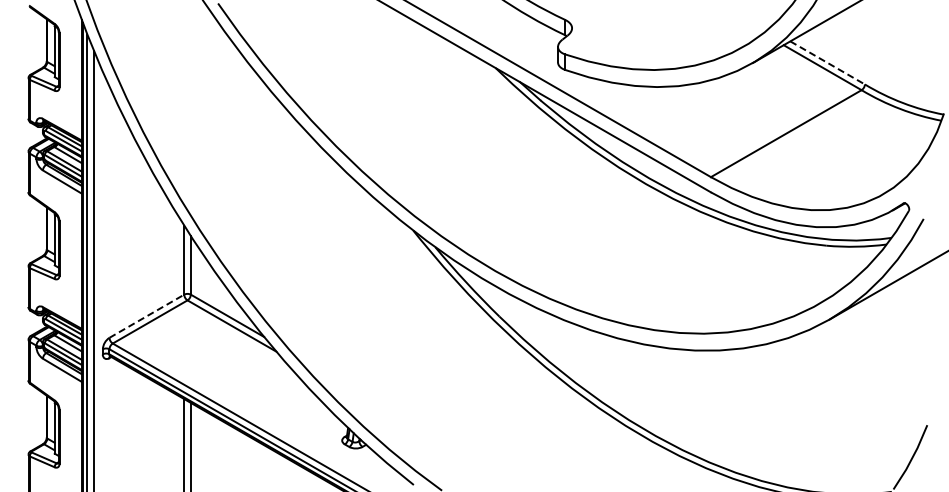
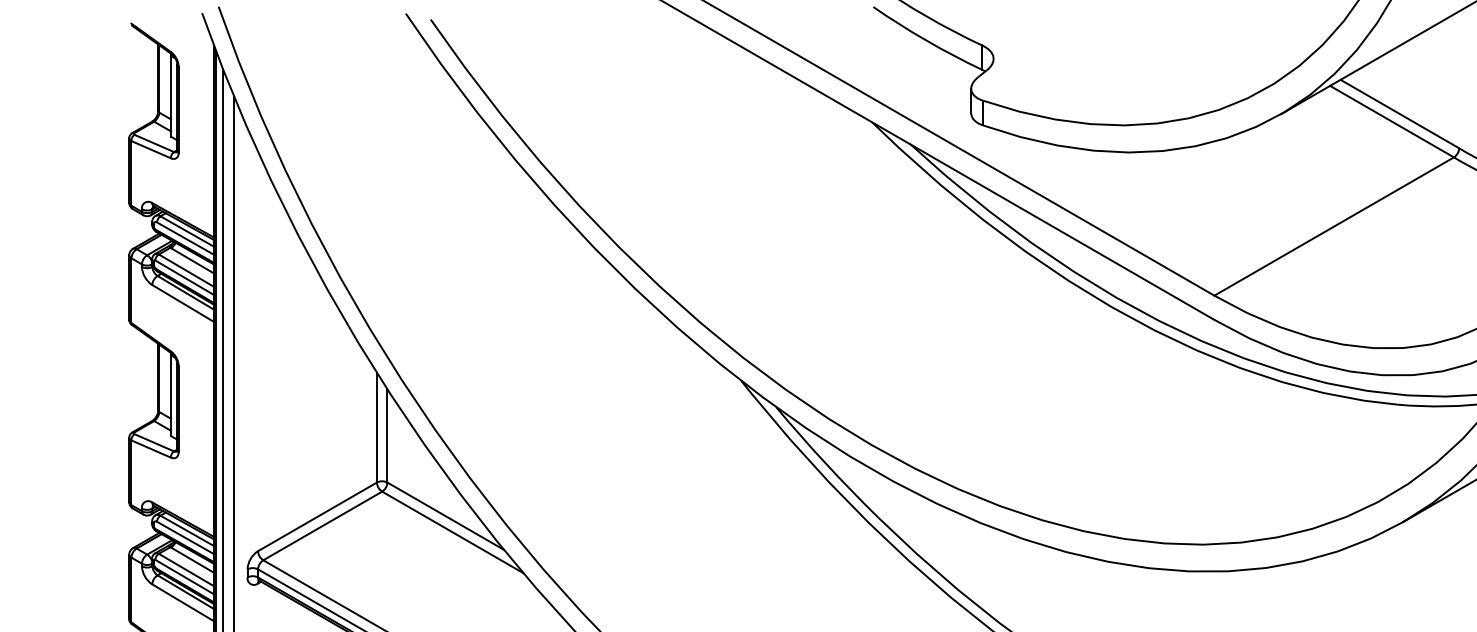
line: (828, 63) -> (1401, 114), dashed -> solid
line: (147, 316) -> (318, 517), dashed -> solid

